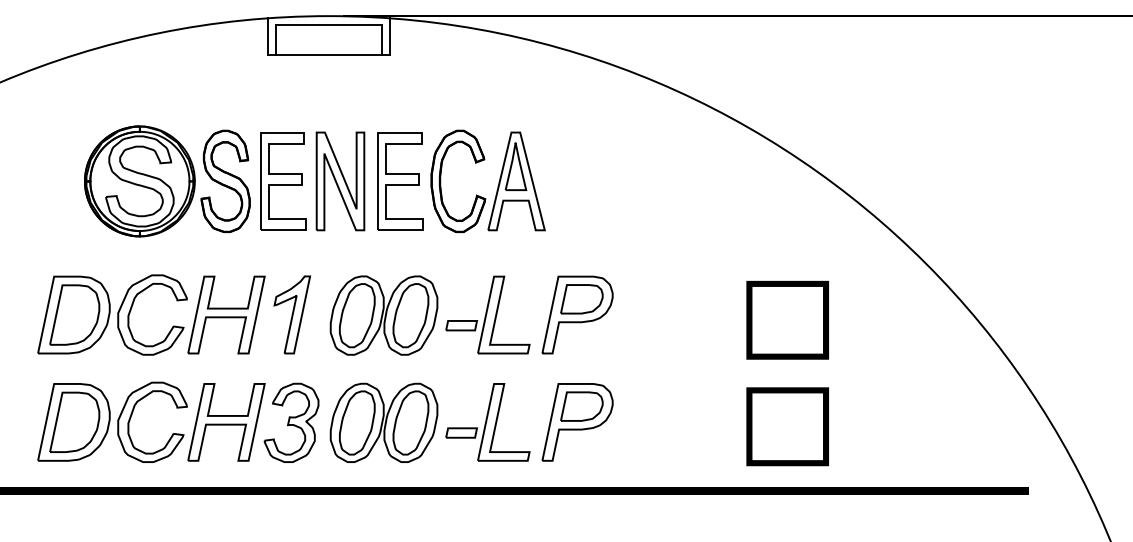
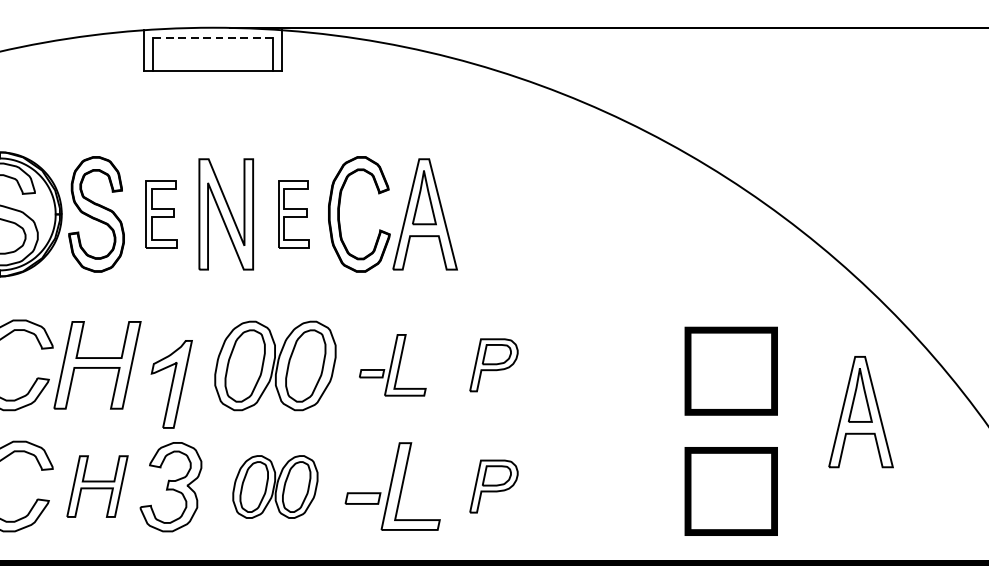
line: (328, 25) -> (212, 38), solid -> dashed
part: (283, 181) -> (161, 214), size x0.6
part: (400, 181) -> (294, 214), size x0.6
part: (292, 314) -> (172, 383), moved
part: (487, 314) -> (392, 364), size x0.7
part: (577, 314) -> (493, 364), size x0.6
part: (902, 356) -> (860, 412), added
part: (226, 422) -> (97, 486), size x0.7
part: (383, 422) -> (274, 486), size x0.7
part: (577, 422) -> (493, 486), size x0.6

